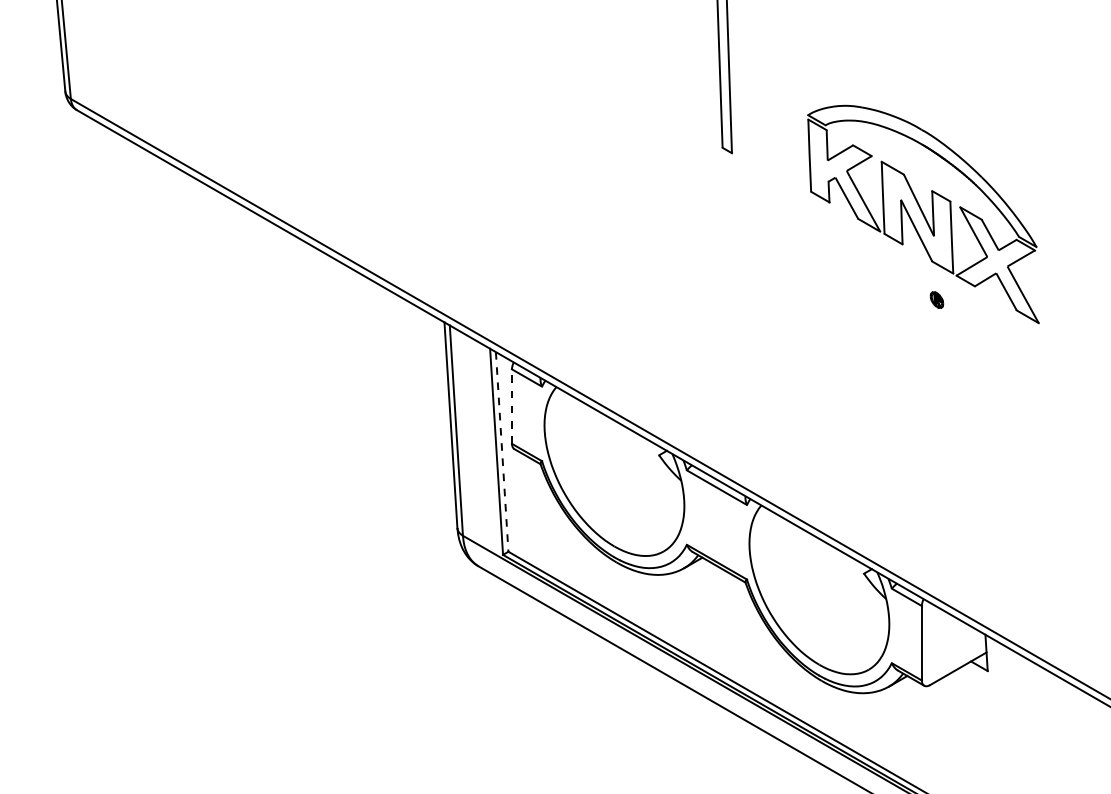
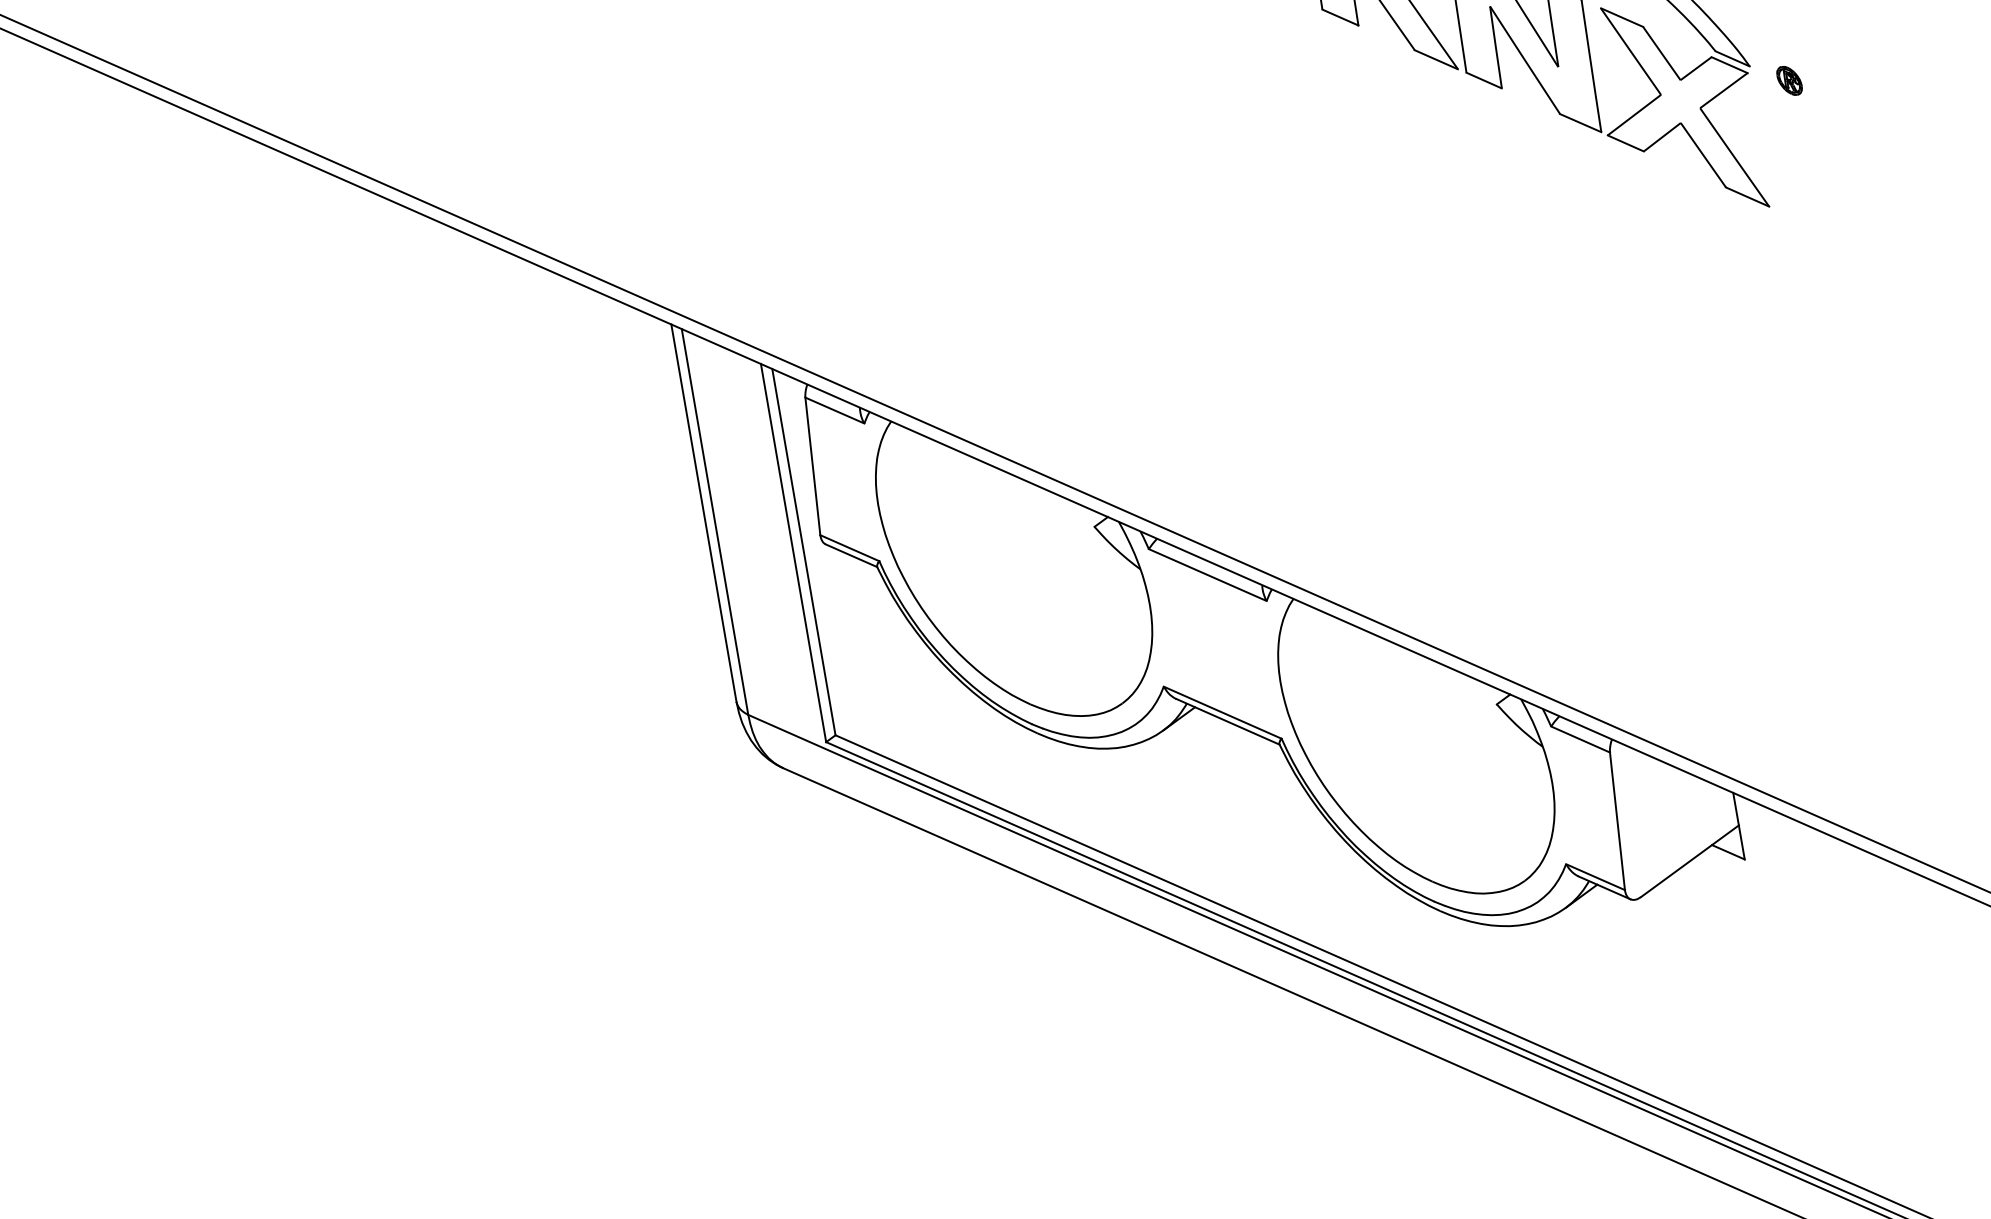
part: (936, 299) -> (1788, 79), moved
line: (511, 406) -> (812, 466), dashed -> solid
line: (502, 452) -> (804, 553), dashed -> solid

